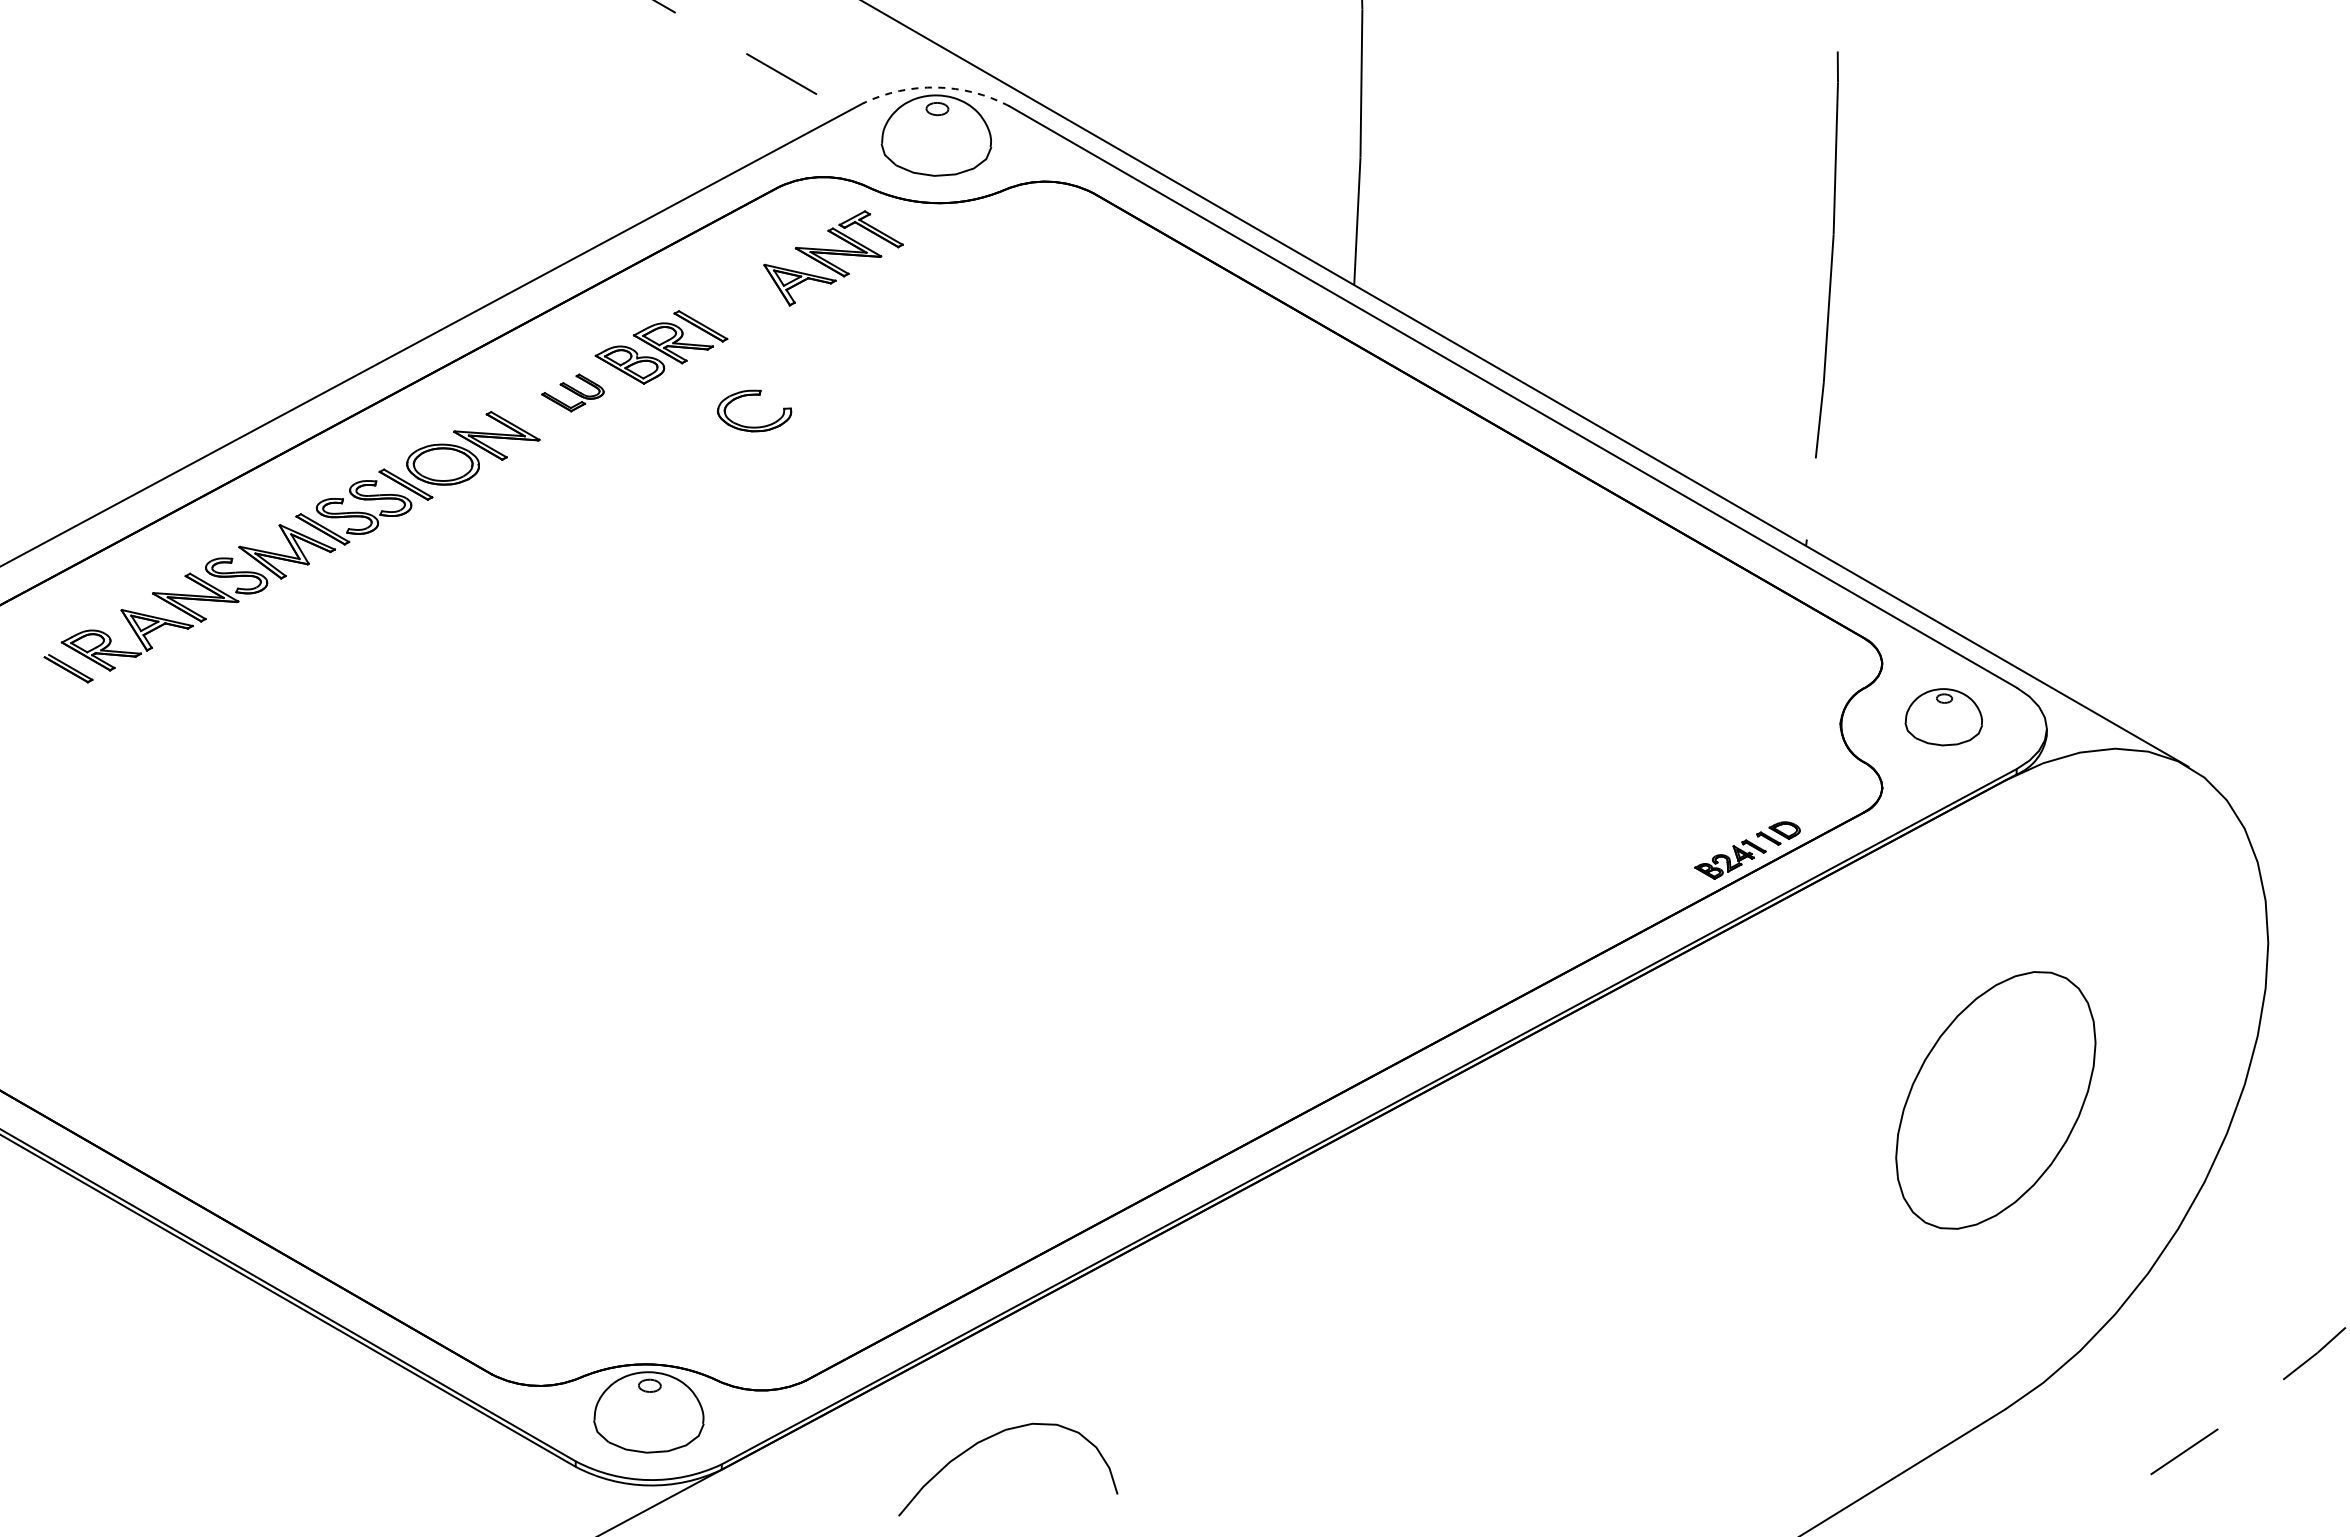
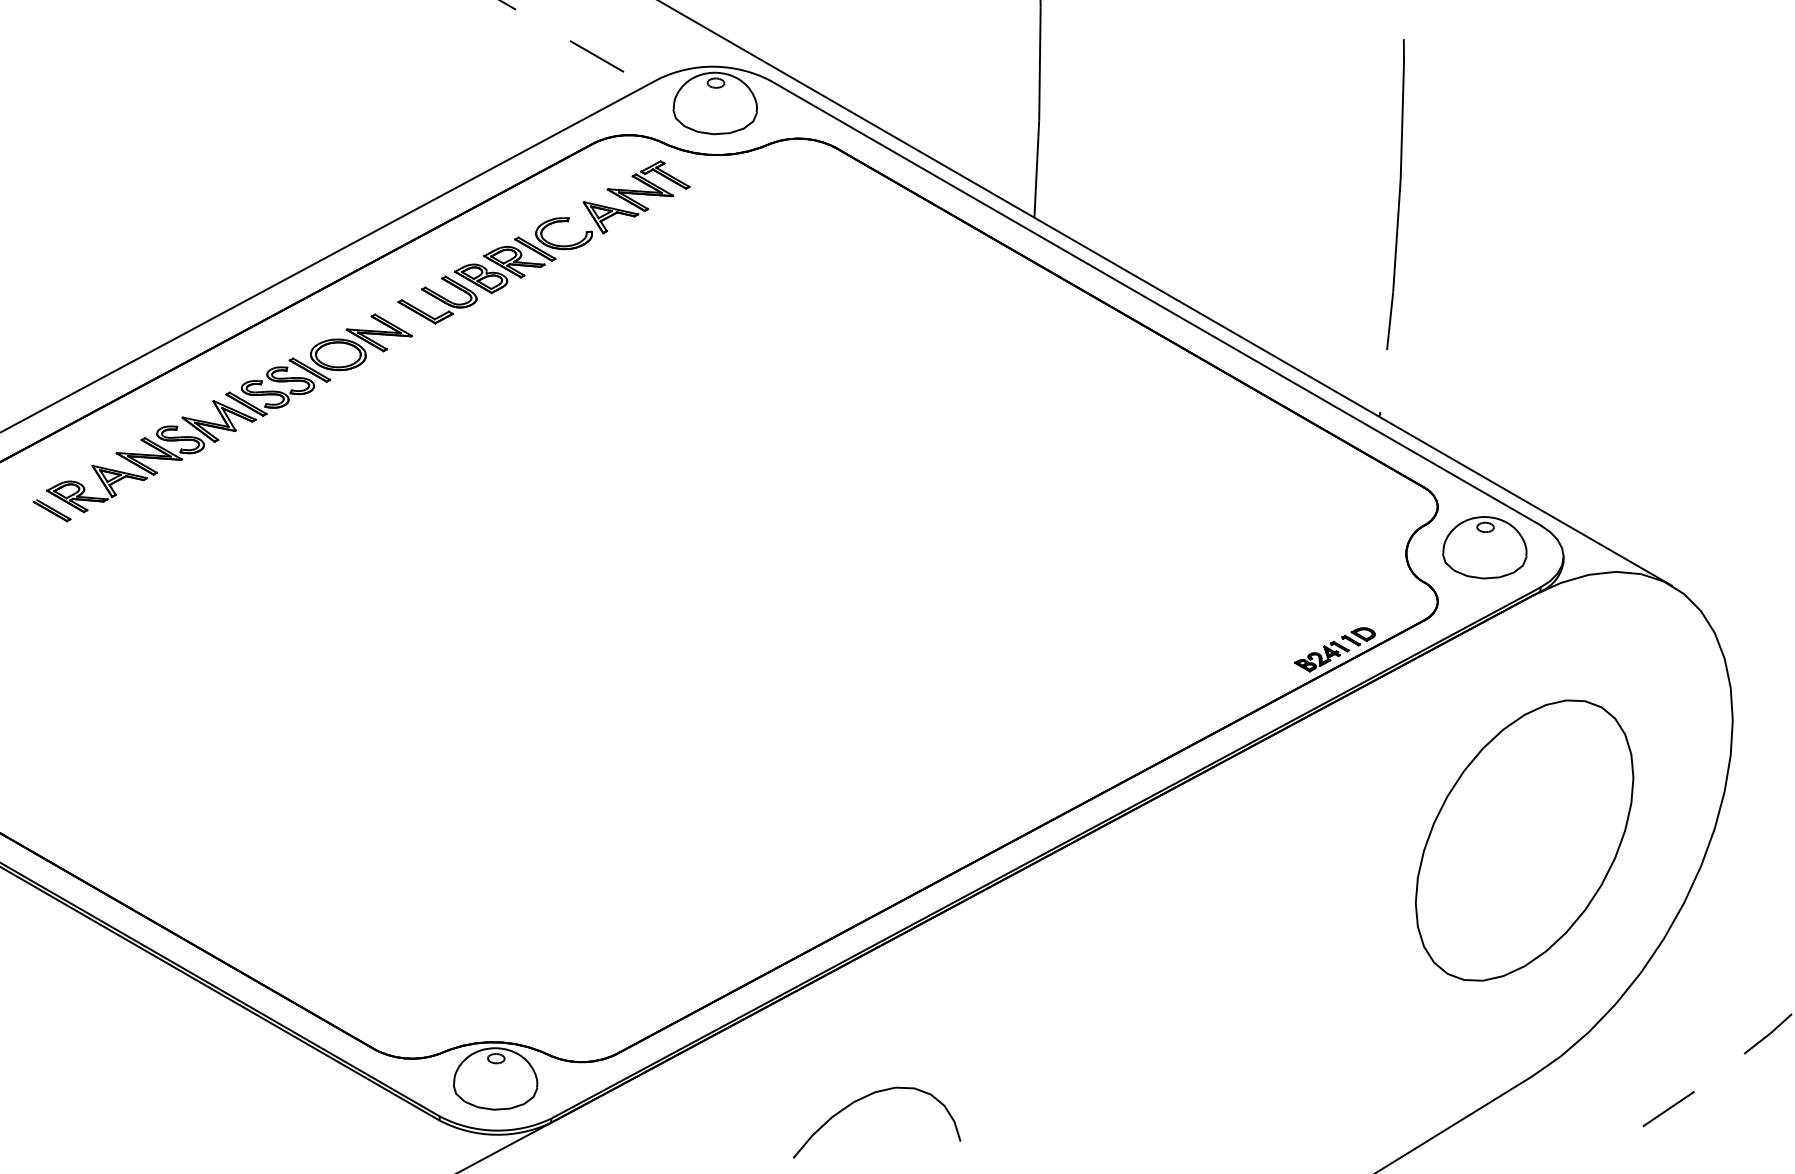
arc: (936, 87) -> (715, 66), dashed -> solid
part: (572, 392) -> (437, 299), size x1.67
part: (754, 395) -> (564, 221), moved
part: (1943, 717) -> (1484, 548), size x1.43
part: (1995, 1100) -> (1524, 840), size x1.43
curve: (994, 1436) -> (866, 1097), moved

